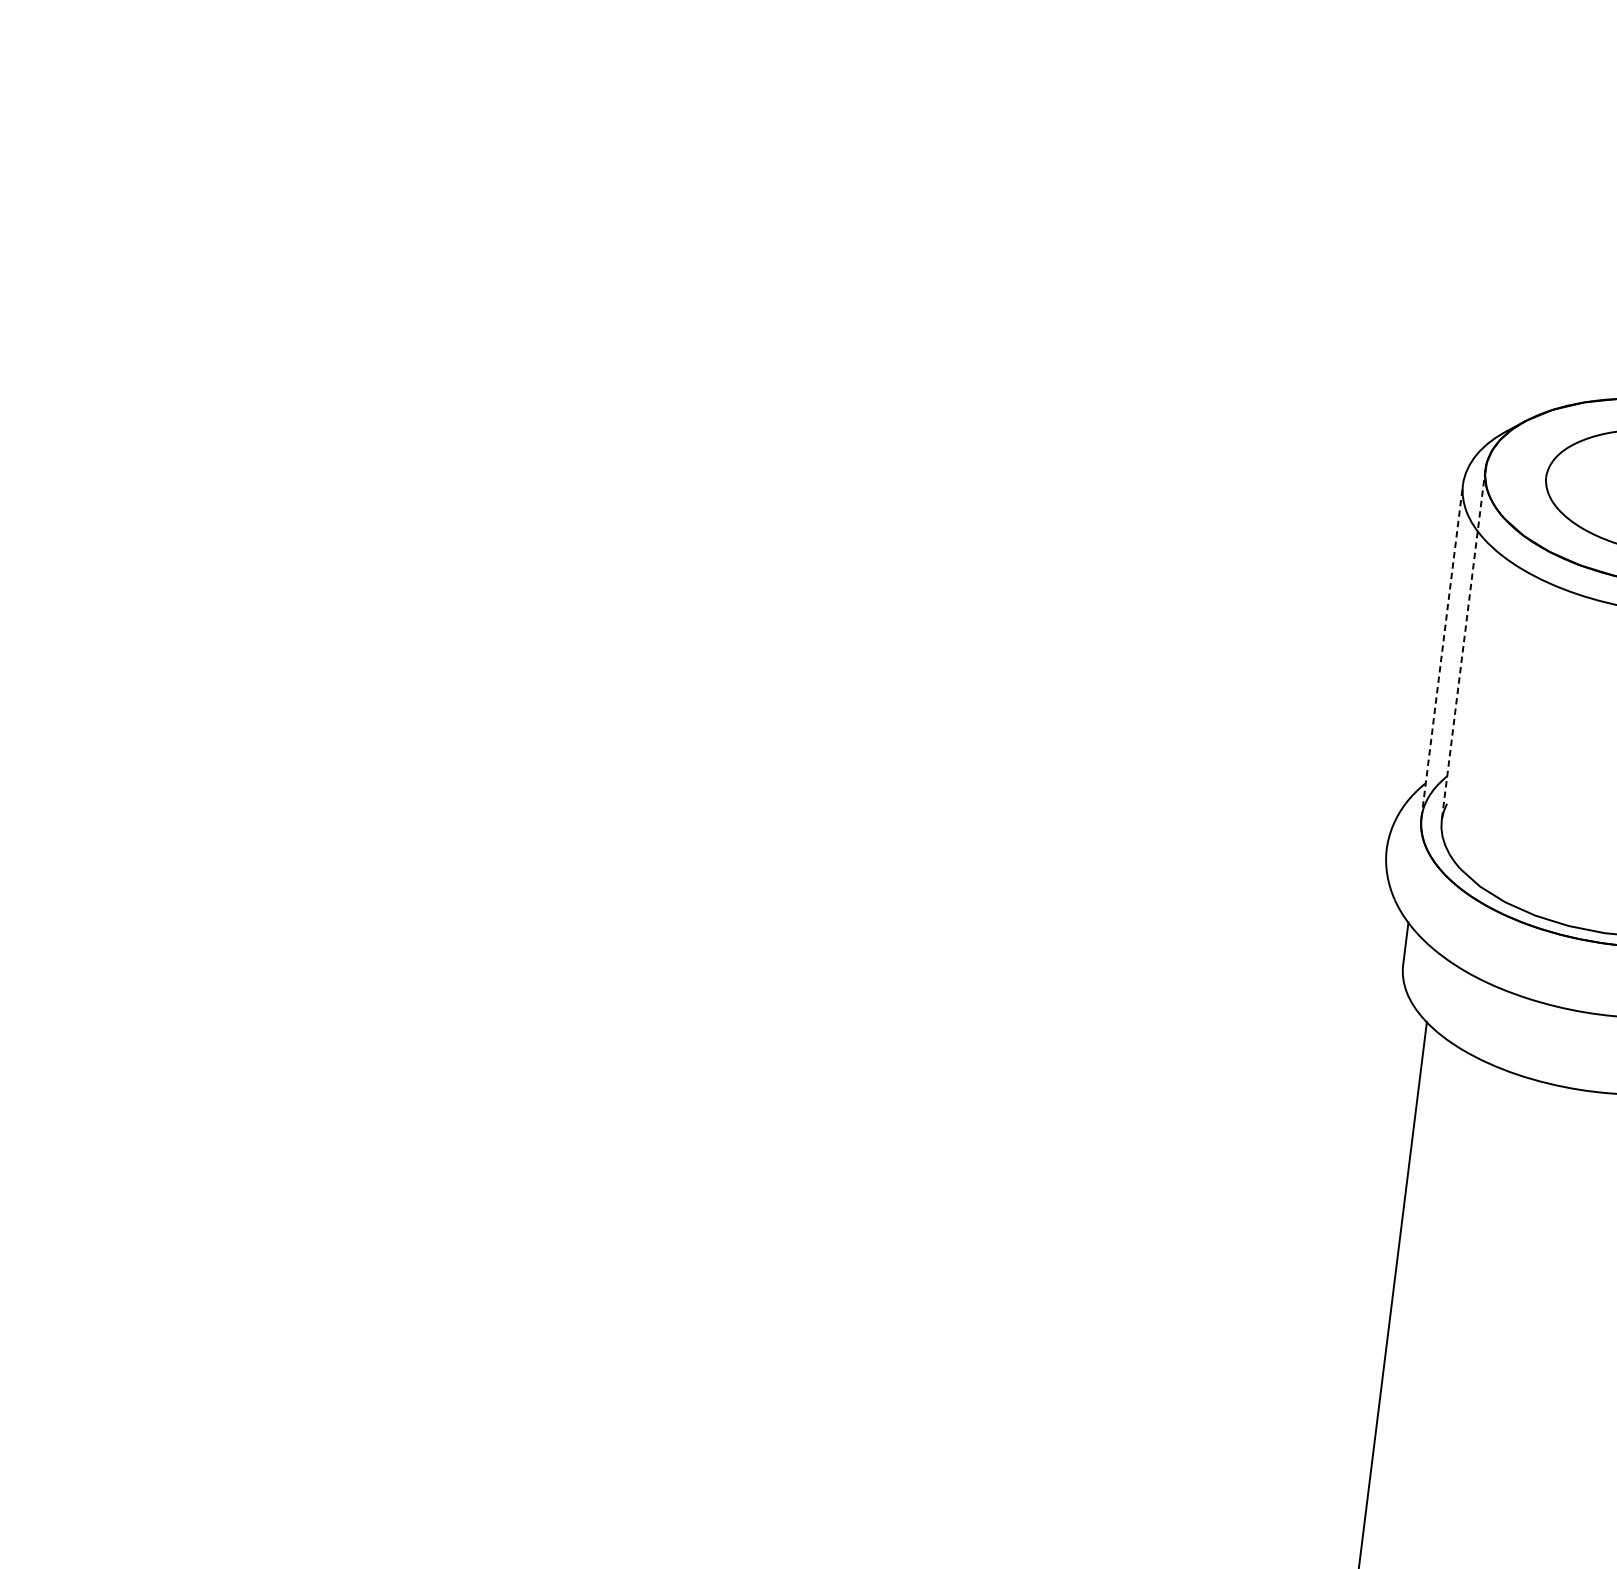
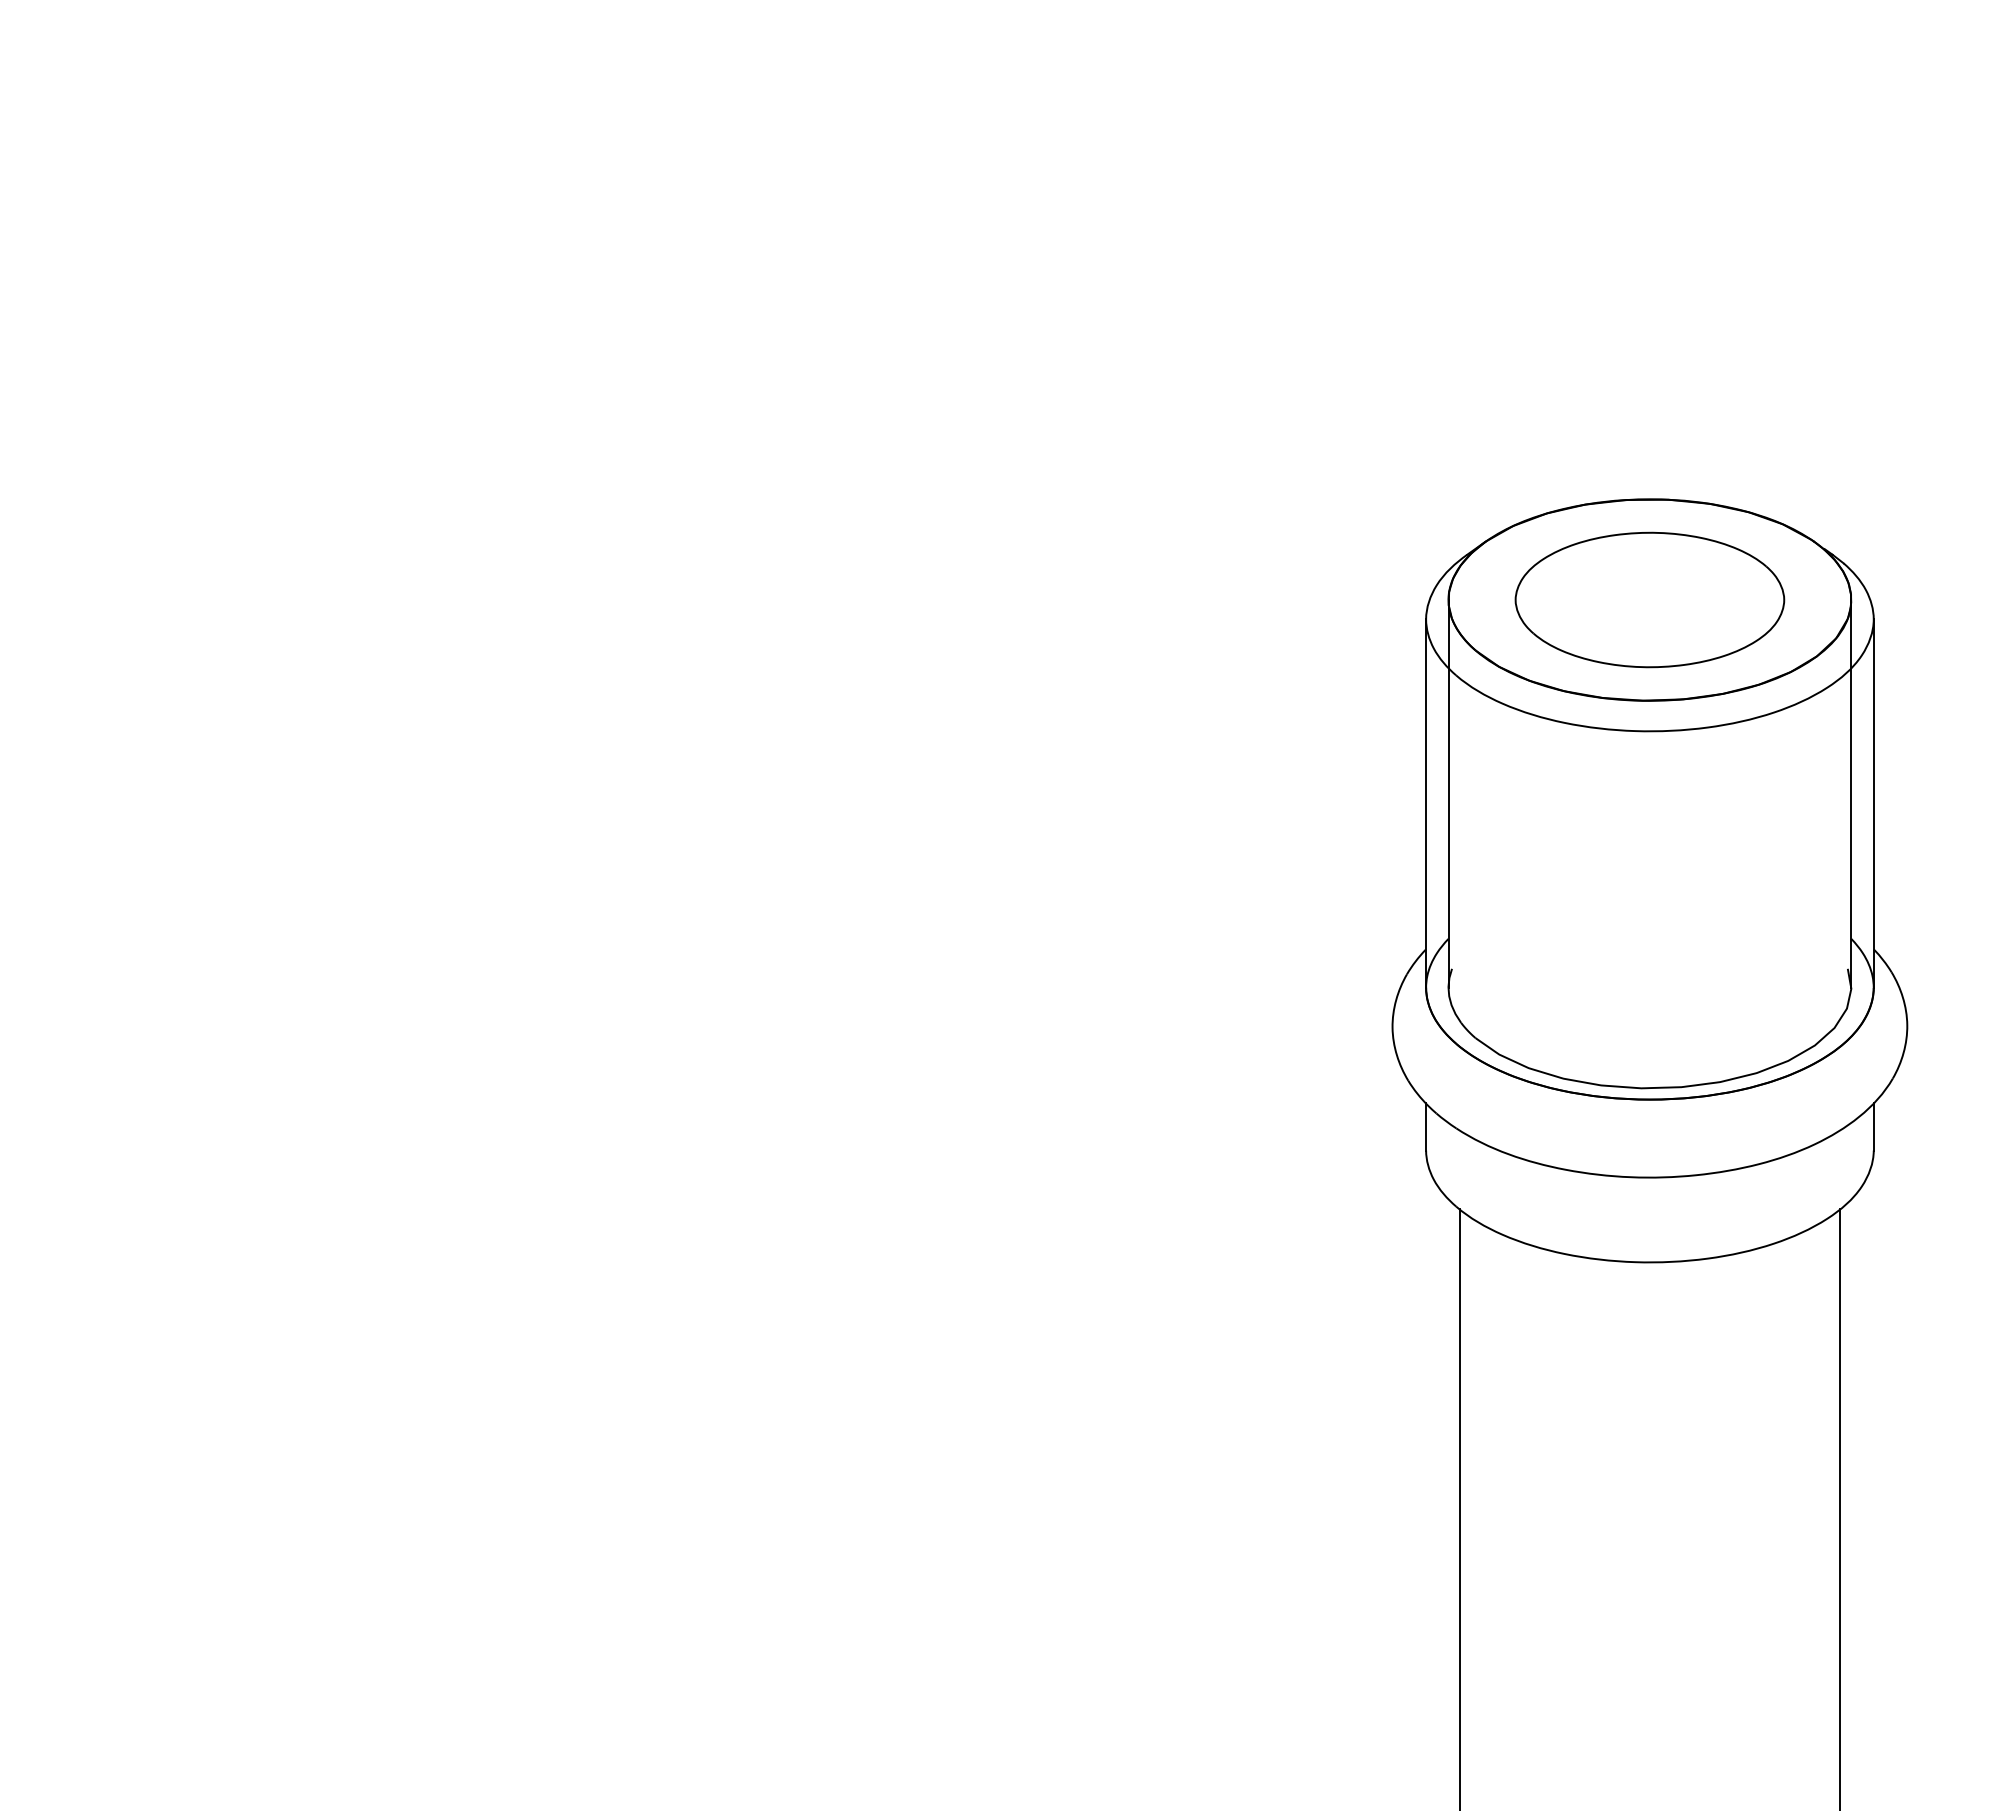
line: (1463, 644) -> (1448, 793), dashed -> solid
line: (1442, 651) -> (1426, 803), dashed -> solid

